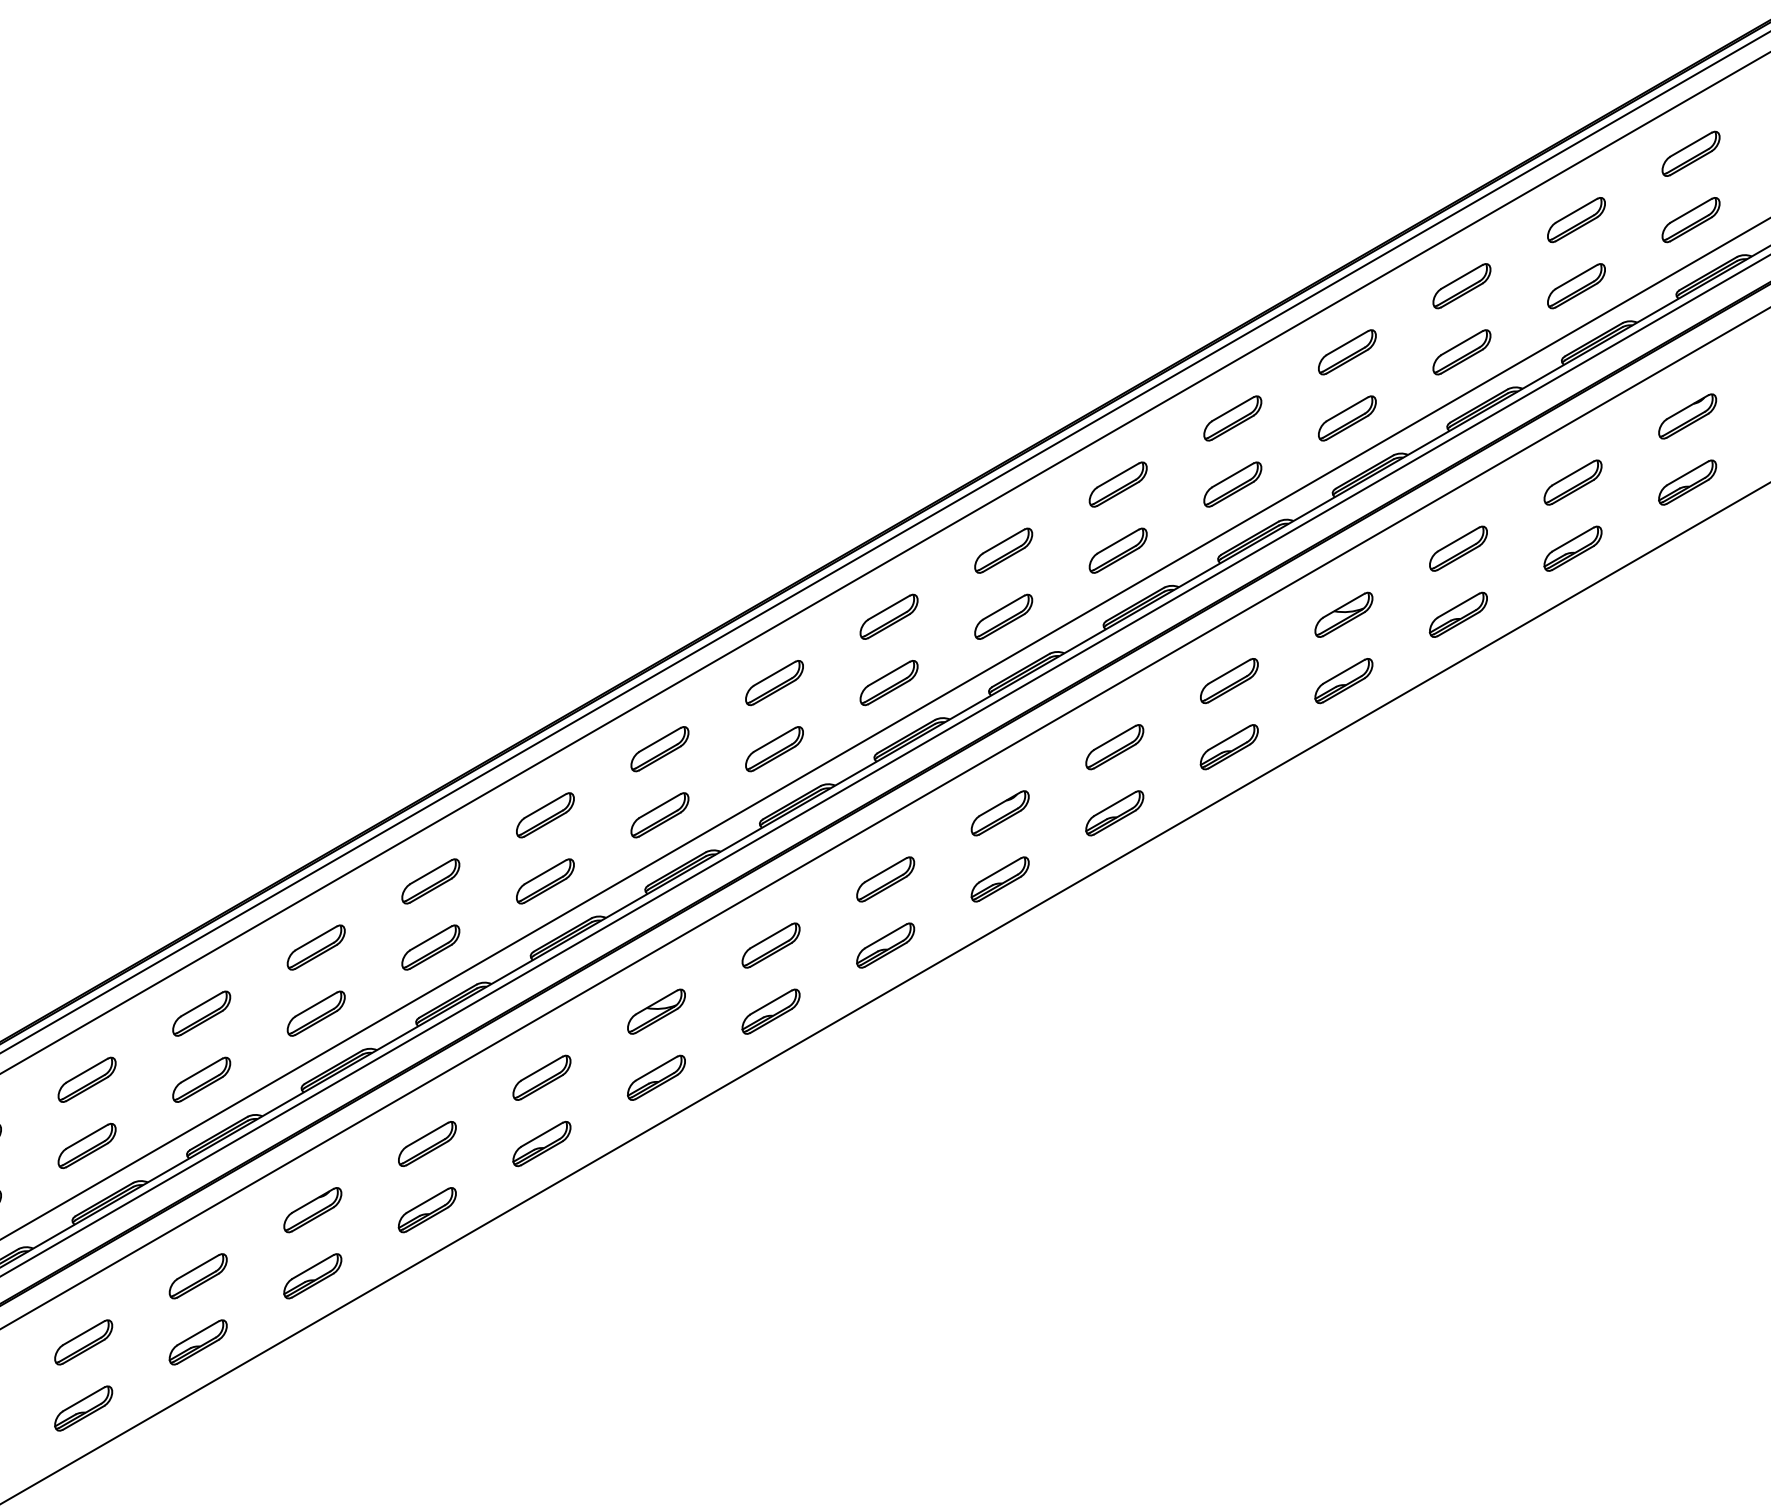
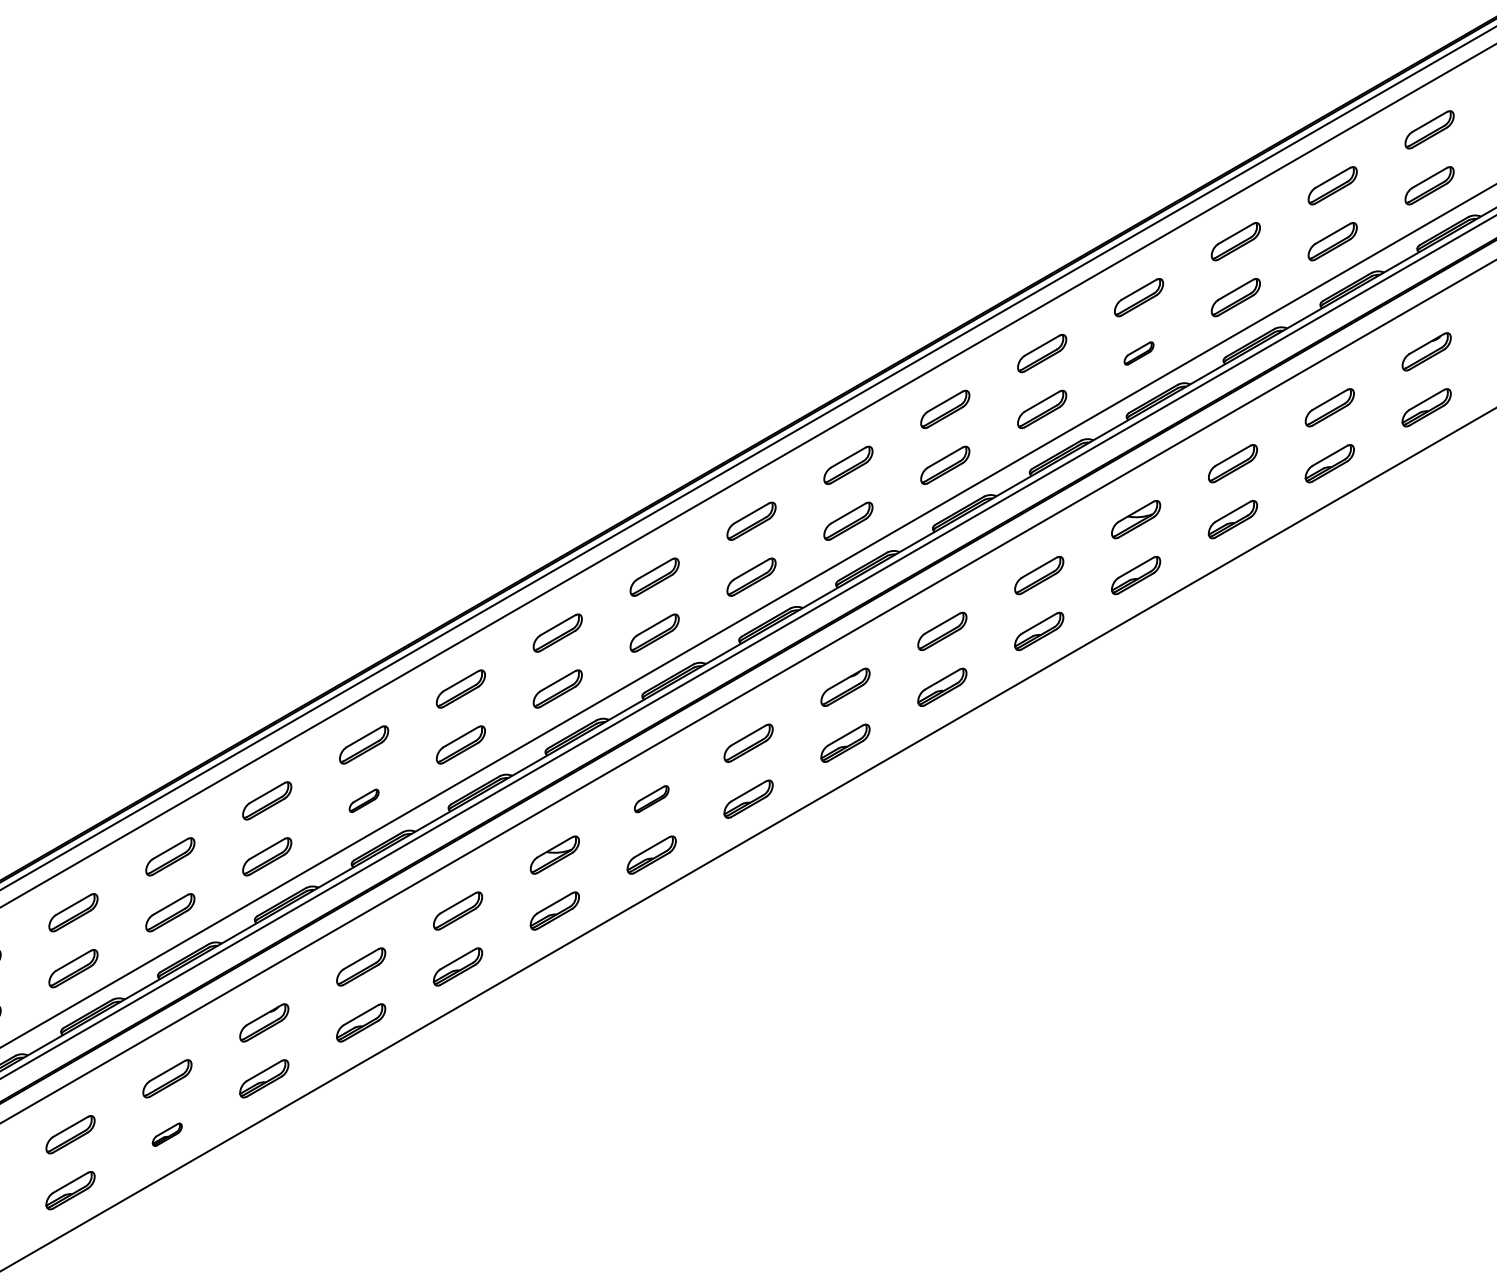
part: (1347, 418) -> (1139, 353), size x0.6
part: (770, 945) -> (651, 799), size x0.7
part: (430, 947) -> (363, 800), size x0.6
part: (197, 1342) -> (166, 1134), size x0.6

